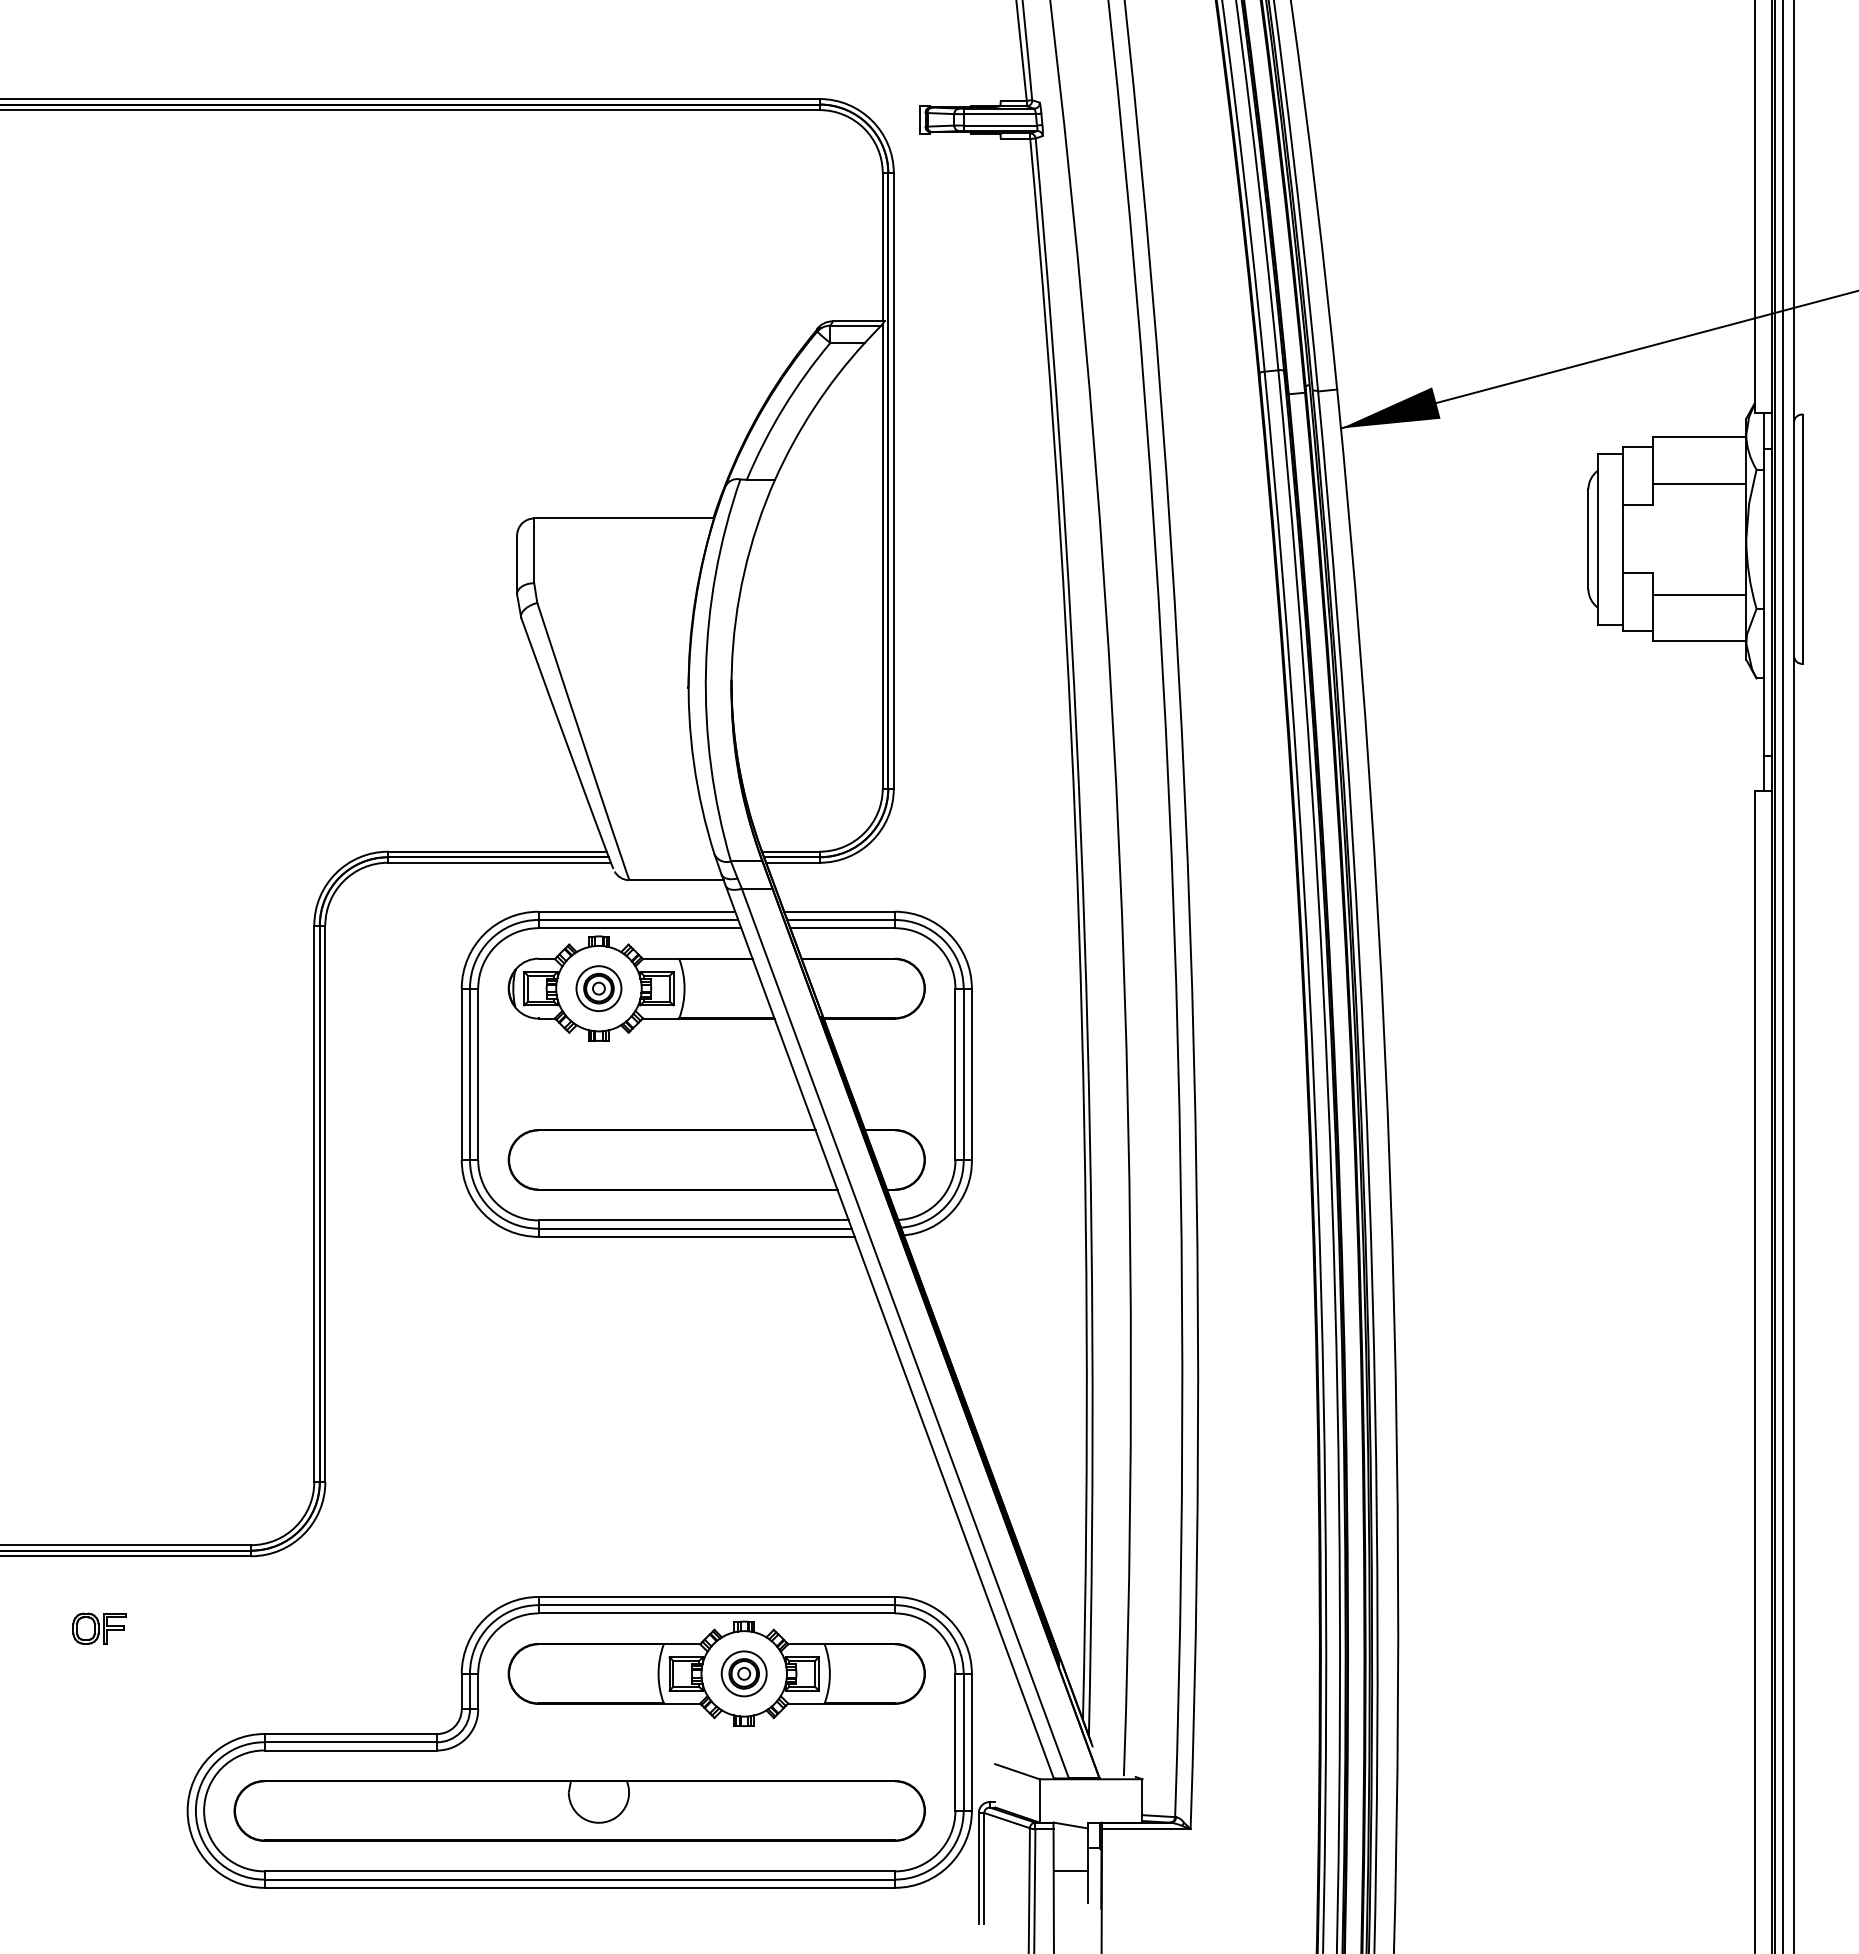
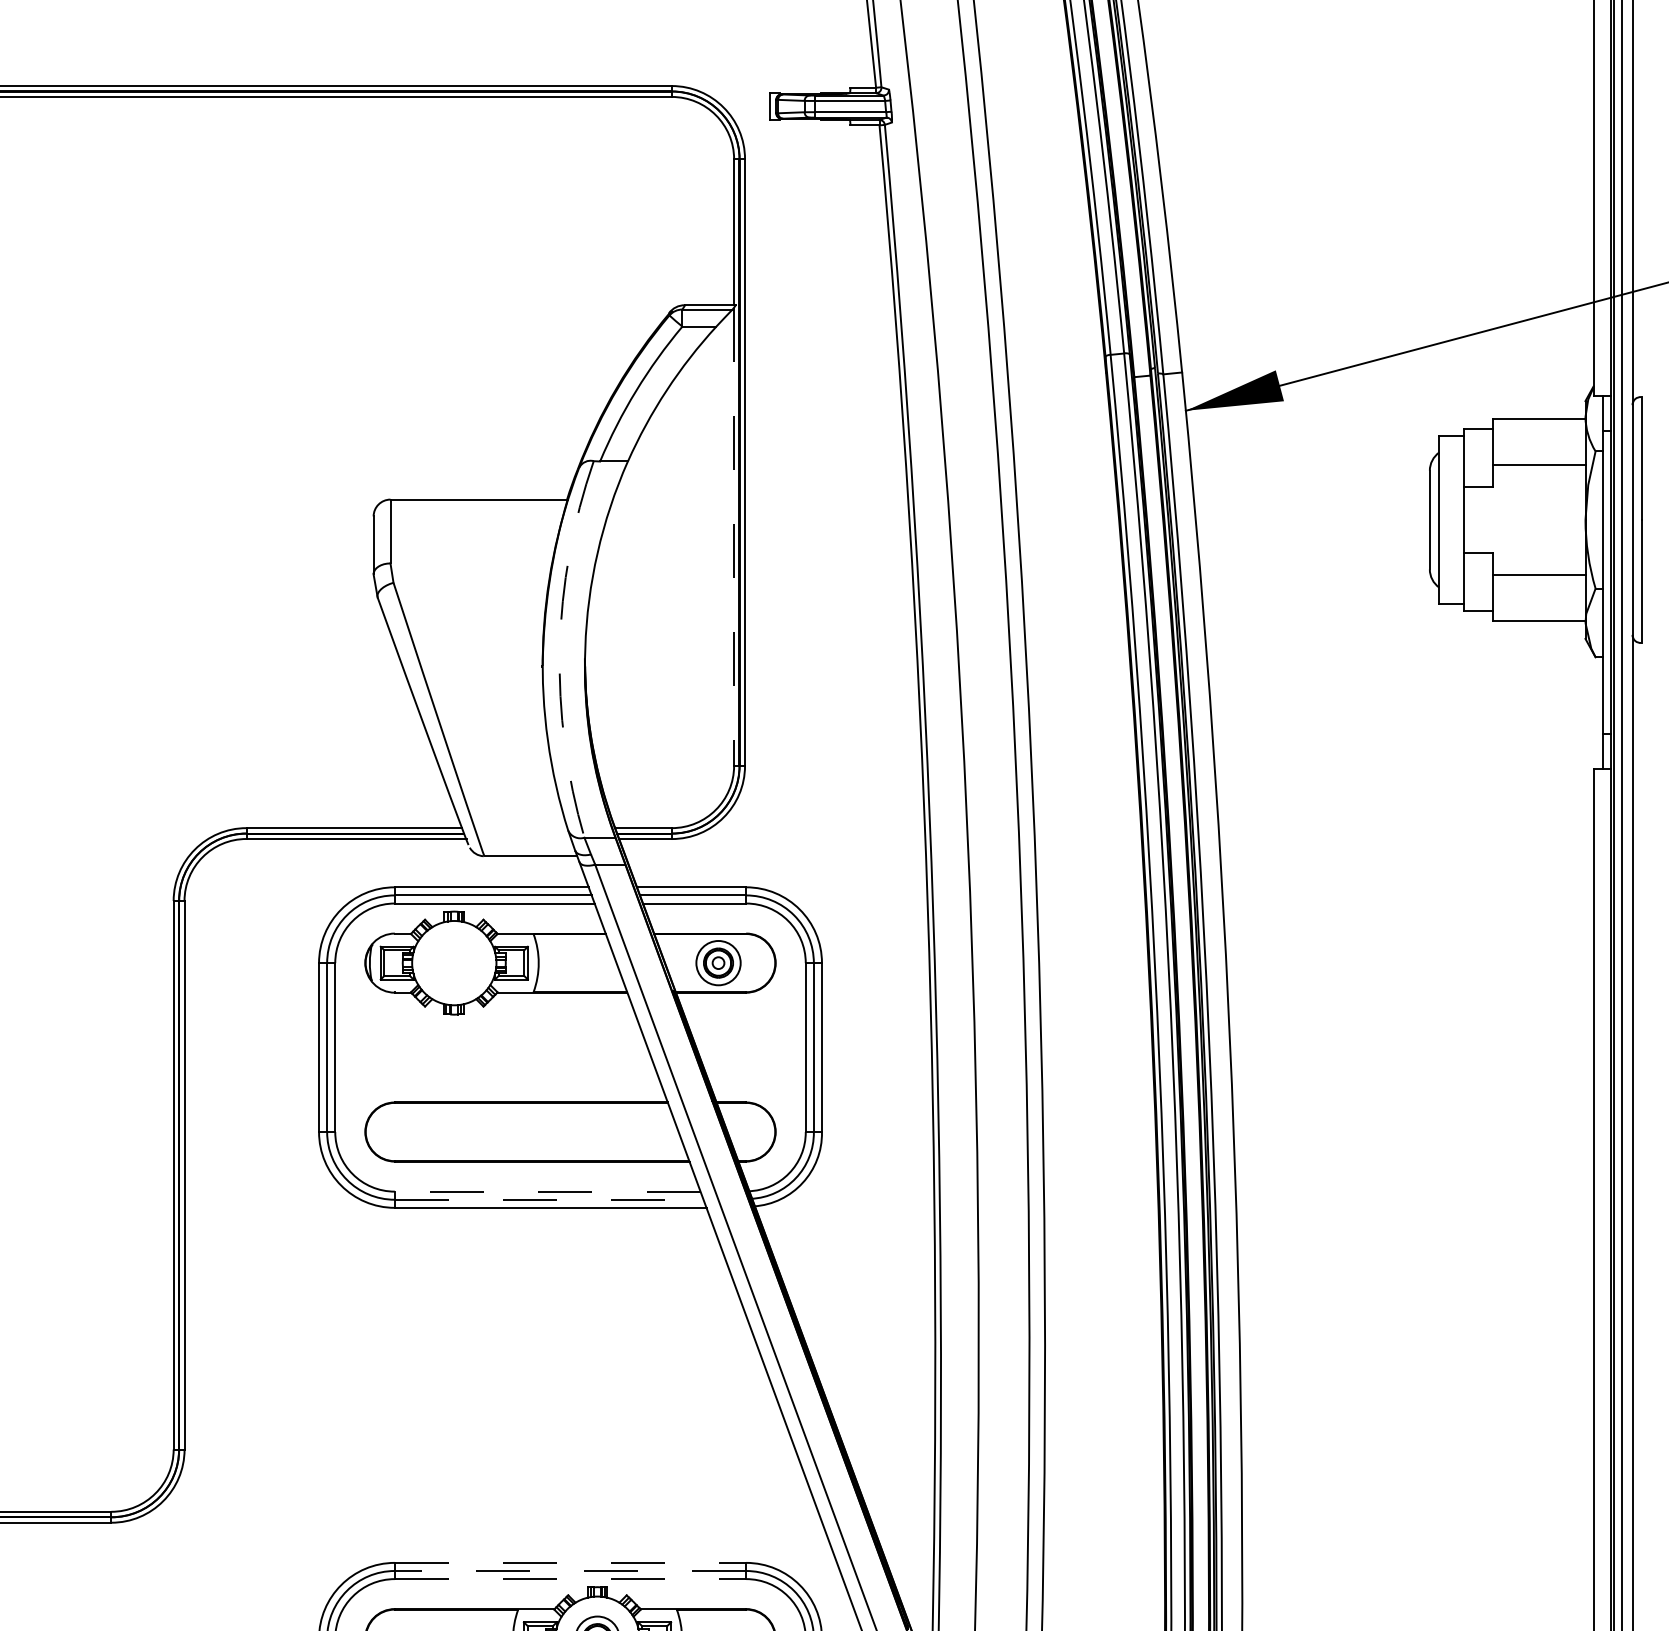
line: (882, 556) -> (733, 537), solid -> dashed
arc: (706, 669) -> (560, 648), solid -> dashed
part: (598, 988) -> (718, 962), moved
line: (693, 1220) -> (547, 1191), solid -> dashed
line: (695, 1228) -> (549, 1199), solid -> dashed
line: (717, 1597) -> (571, 1563), solid -> dashed
line: (716, 1605) -> (570, 1571), solid -> dashed
line: (717, 1613) -> (571, 1579), solid -> dashed

